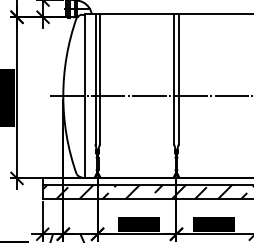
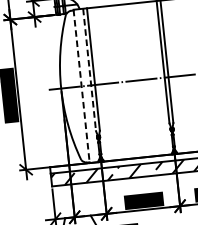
line: (95, 79) -> (89, 69), solid -> dashed
line: (85, 96) -> (81, 86), solid -> dashed

